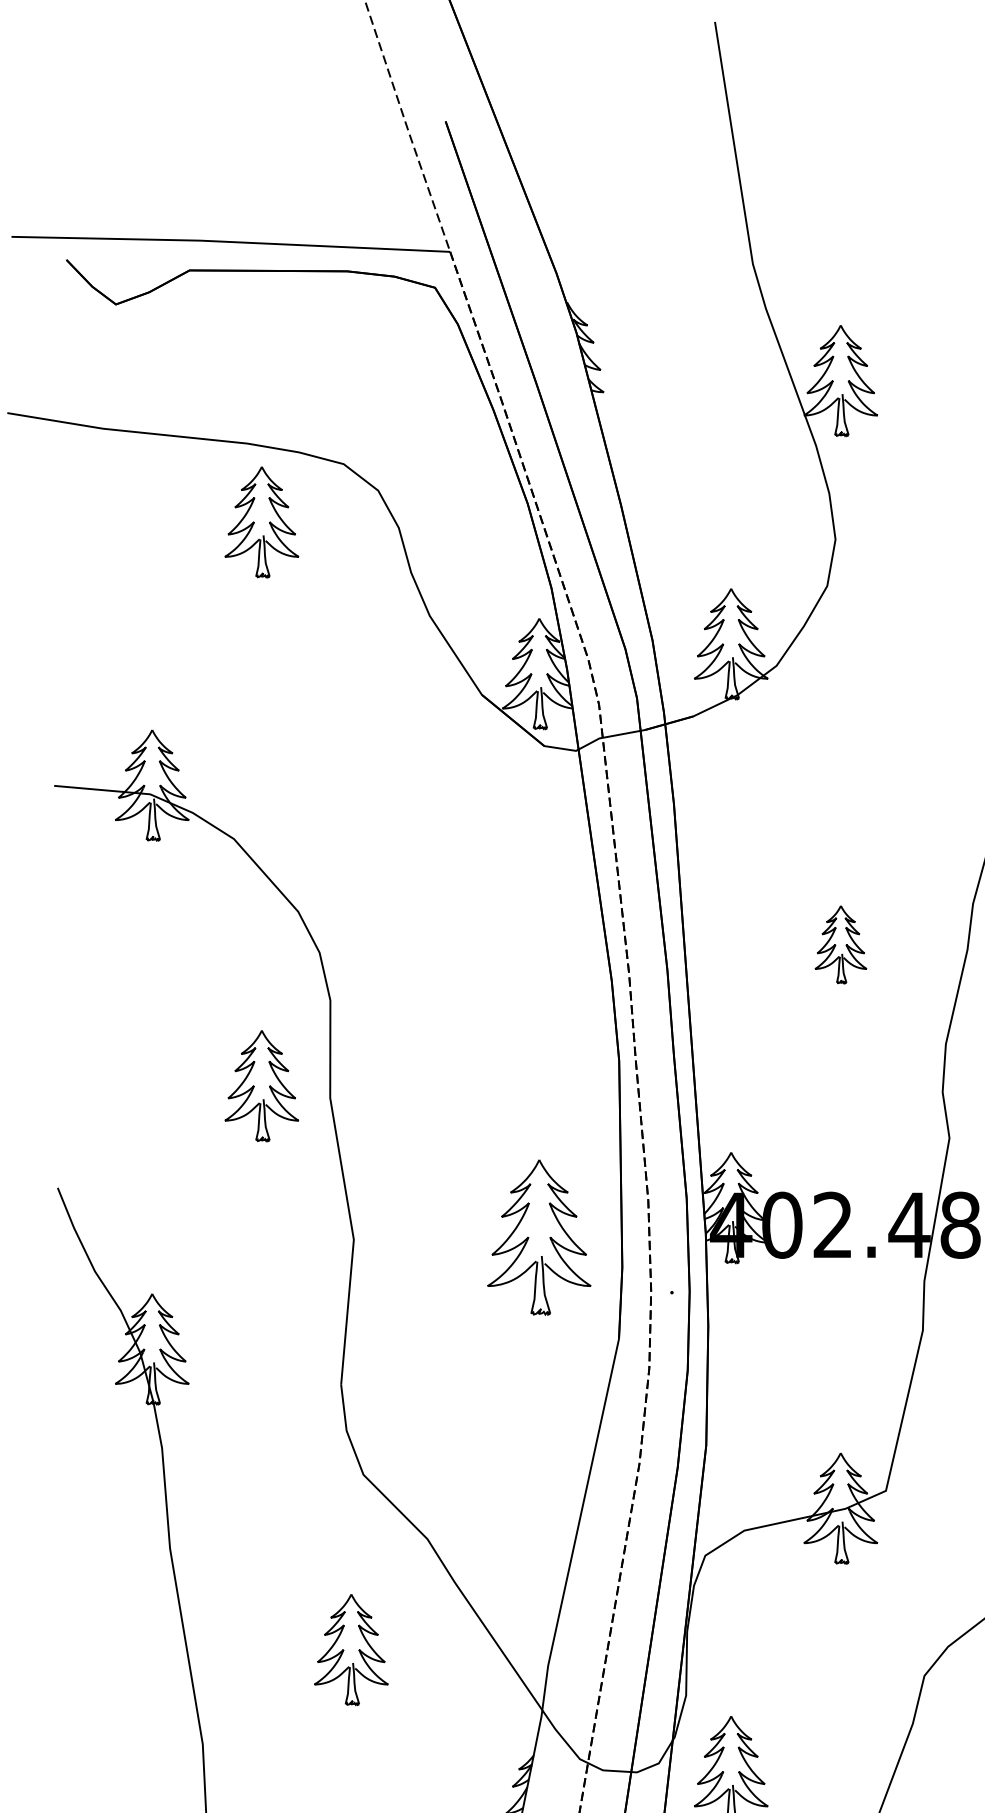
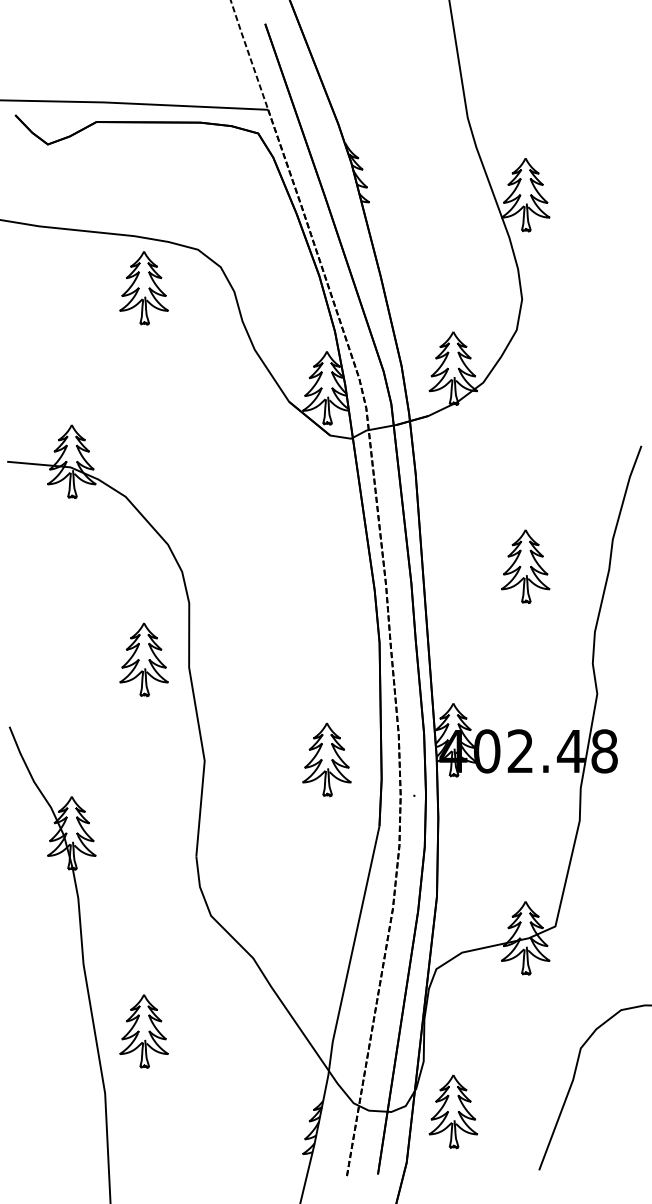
part: (840, 944) -> (525, 566), size x1.43
part: (538, 1237) -> (326, 759), size x0.71
part: (350, 1650) -> (143, 1031), moved

